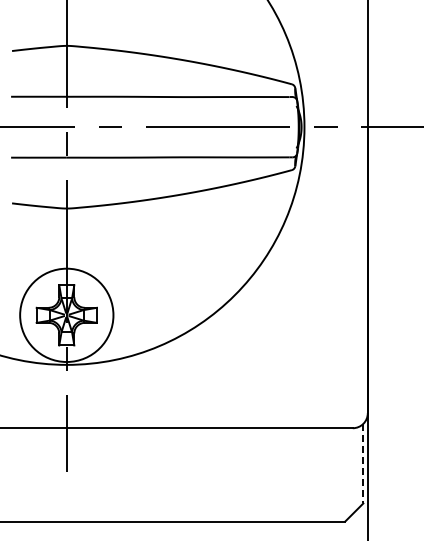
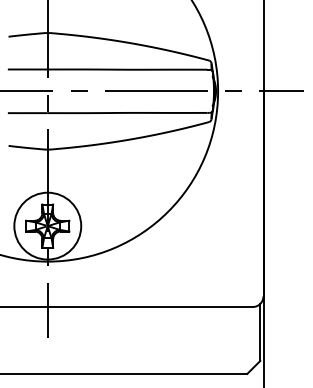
line: (363, 463) -> (260, 332), dashed -> solid

